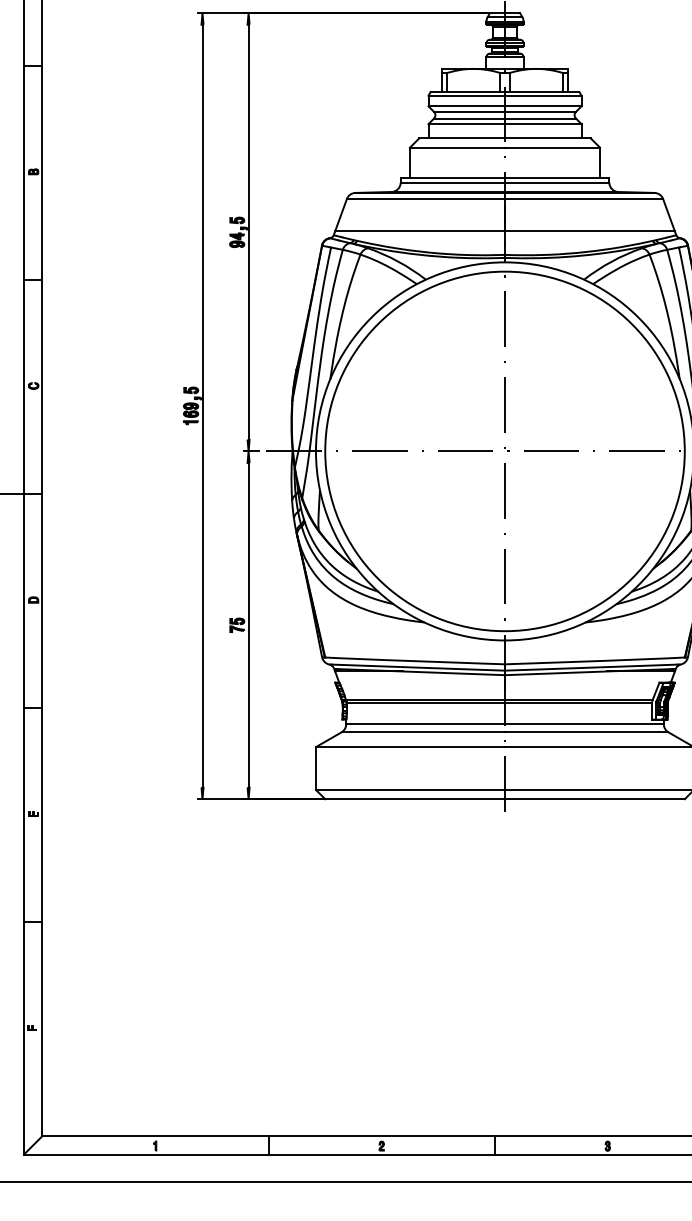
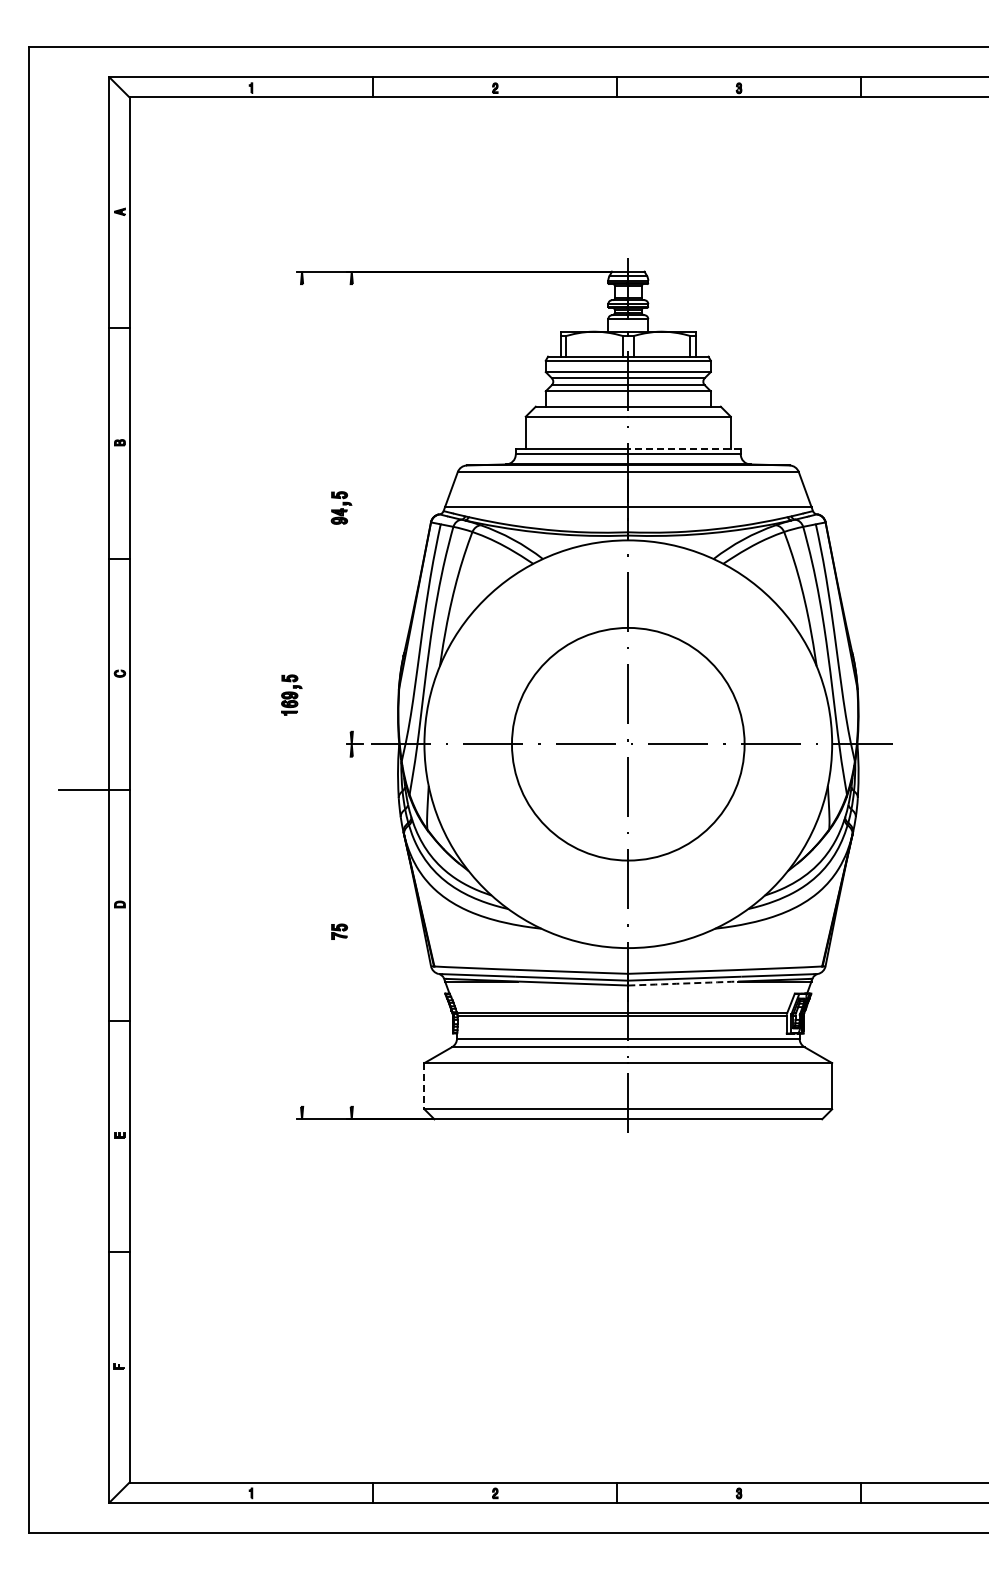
line: (557, 178) -> (684, 449), solid -> dashed
line: (248, 231) -> (351, 507), removed
line: (202, 406) -> (302, 695), removed
circle: (505, 451) -> (628, 744), size x0.6
line: (248, 625) -> (351, 931), removed
arc: (556, 673) -> (683, 983), solid -> dashed
line: (316, 768) -> (424, 1086), solid -> dashed

